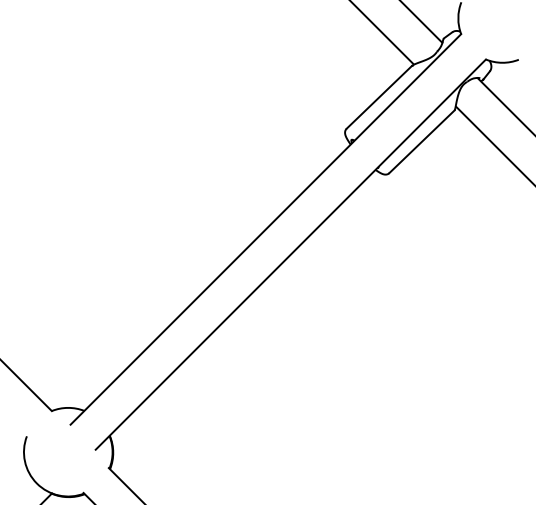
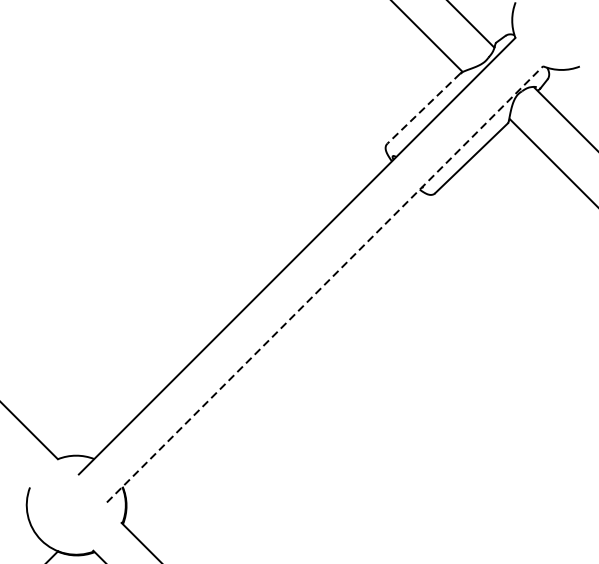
line: (378, 97) -> (423, 108), solid -> dashed
line: (290, 254) -> (324, 284), solid -> dashed

